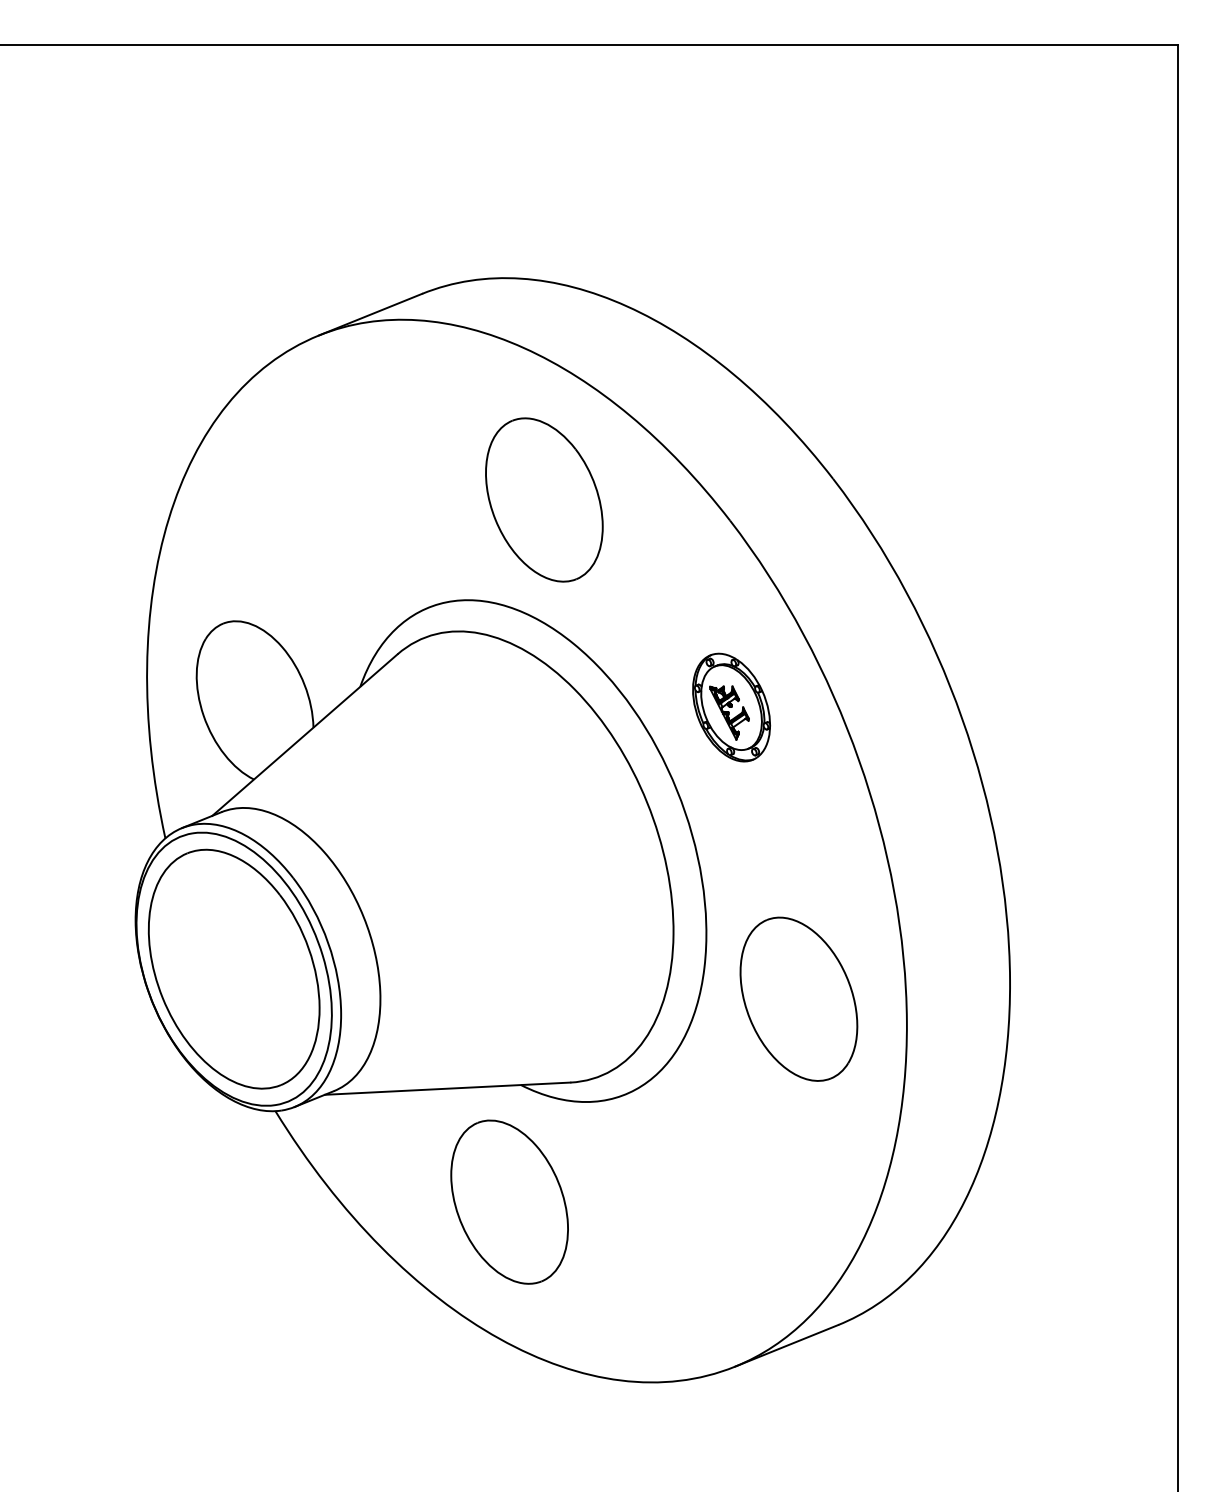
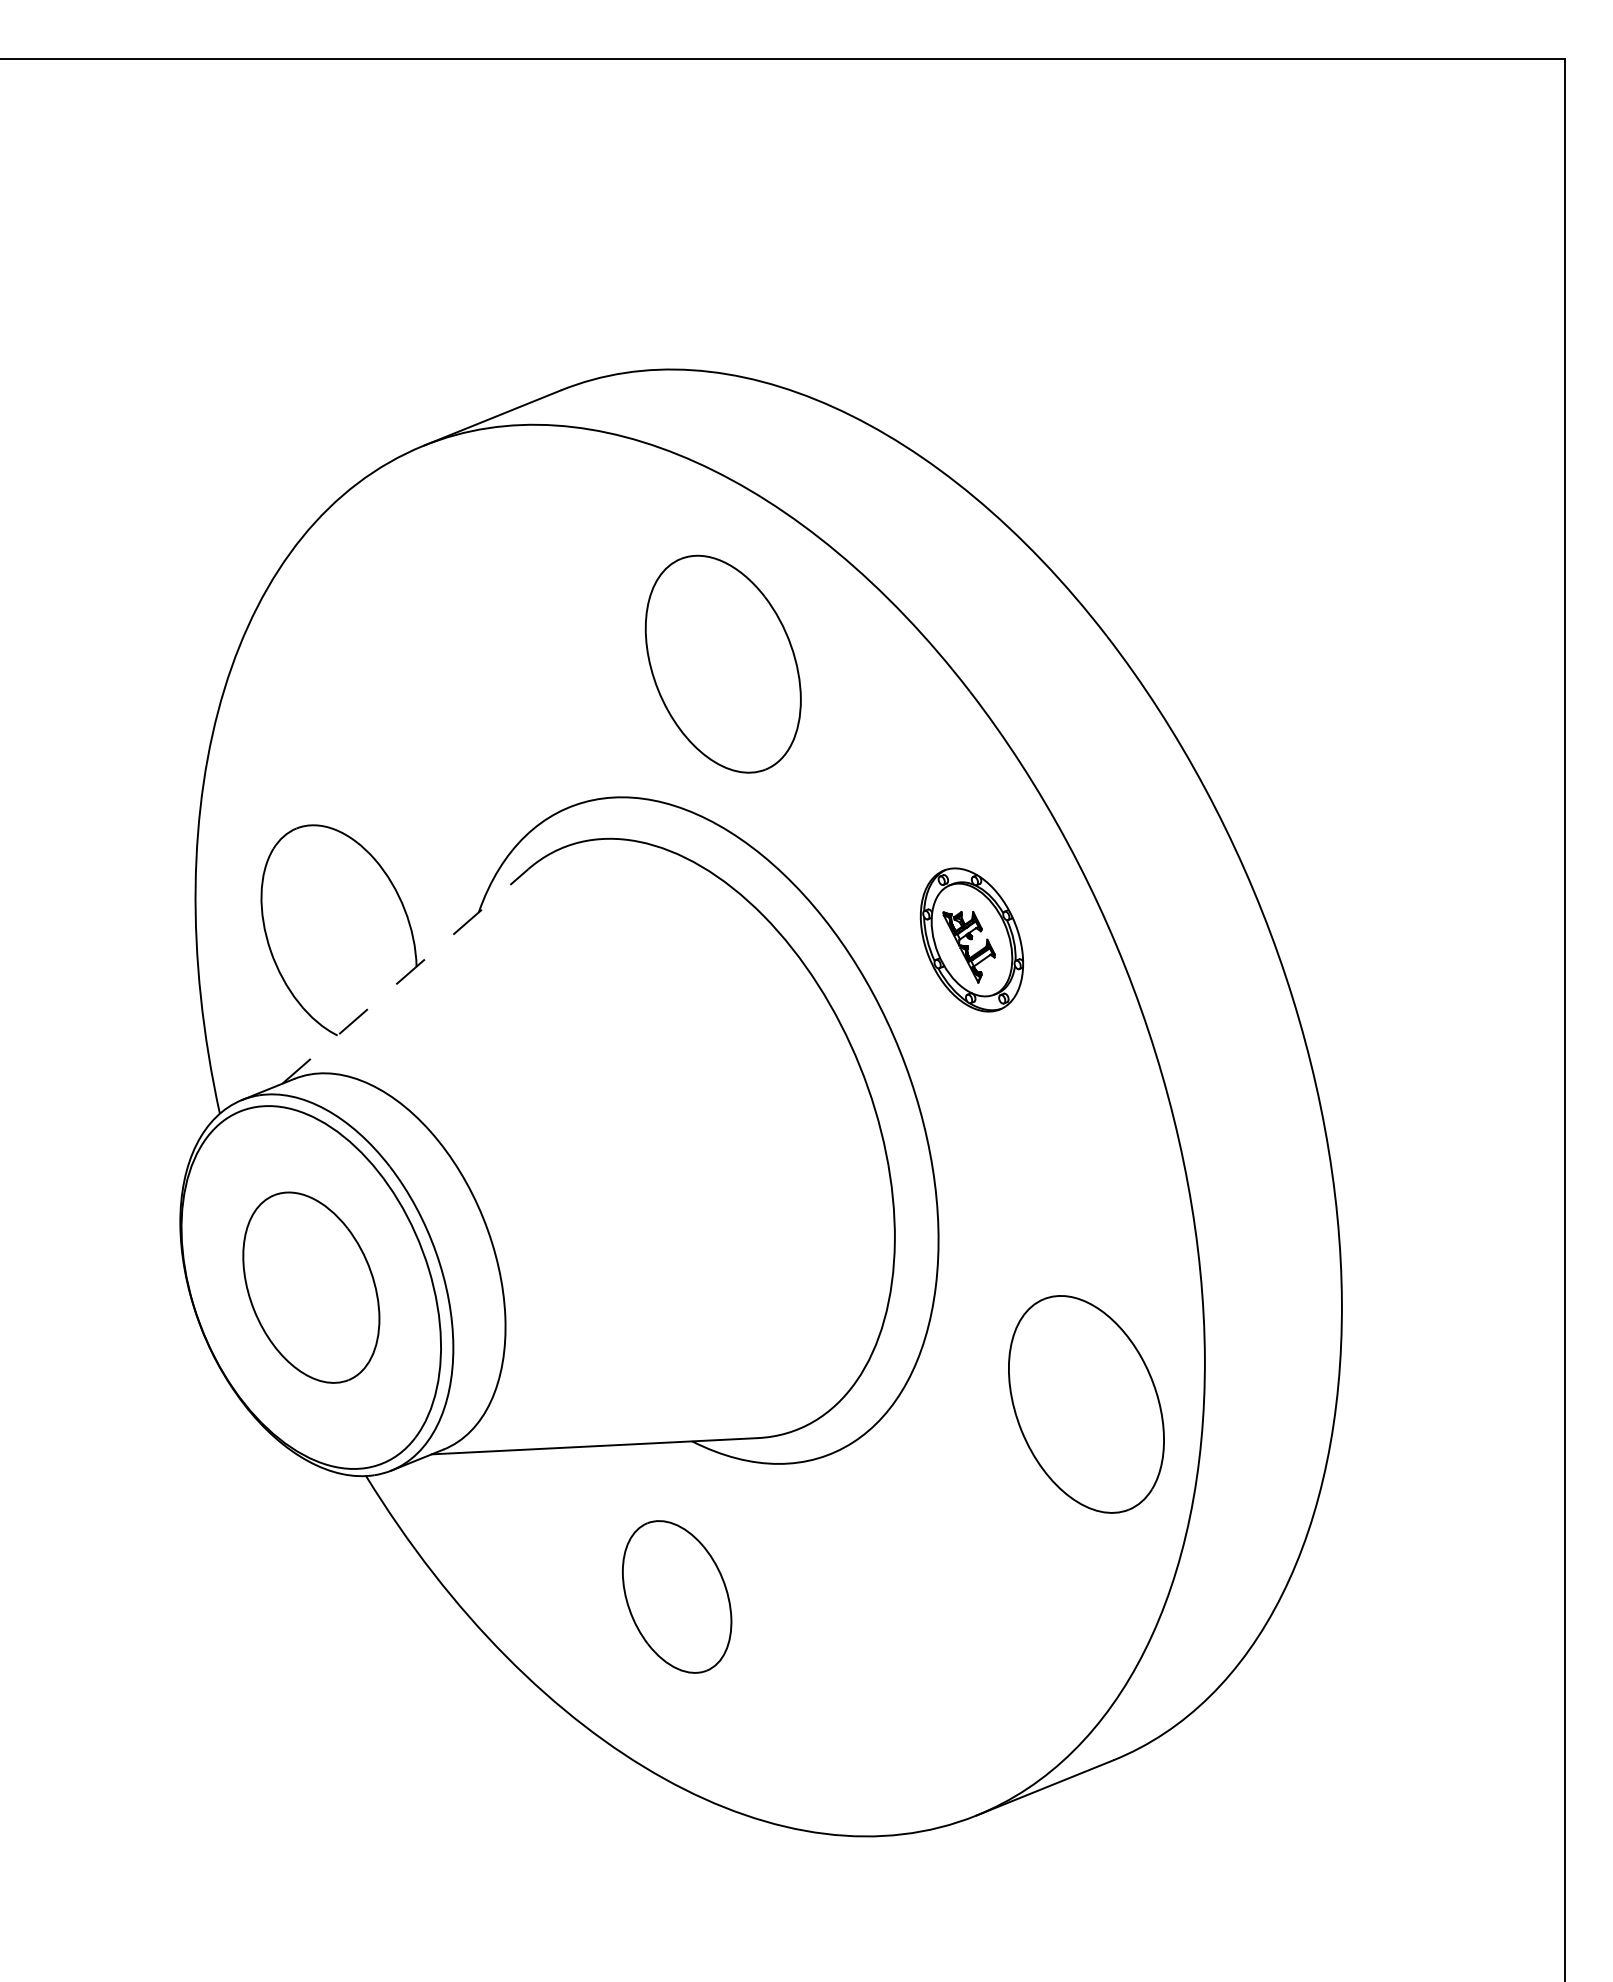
line: (305, 735) -> (405, 976), solid -> dashed
part: (234, 969) -> (311, 1287), size x0.6
part: (798, 999) -> (1086, 1404), moved
part: (509, 1201) -> (676, 1596), size x0.7

